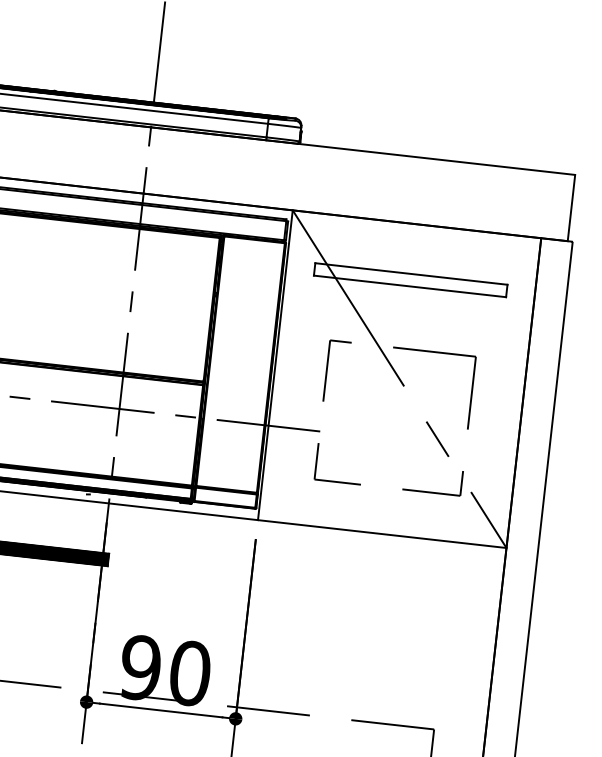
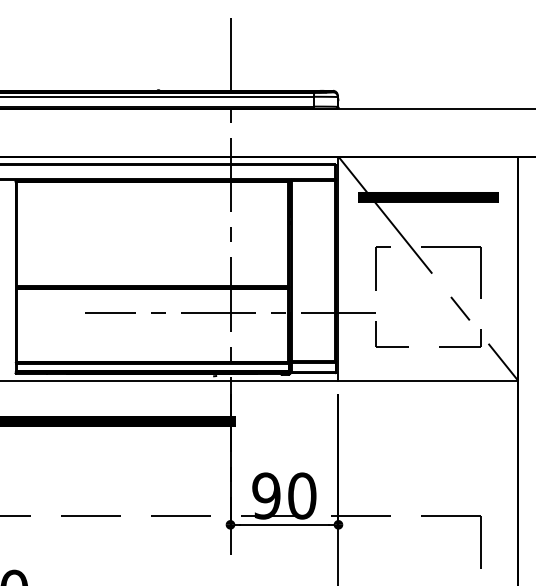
hatch: (409, 279) -> (427, 196), added

